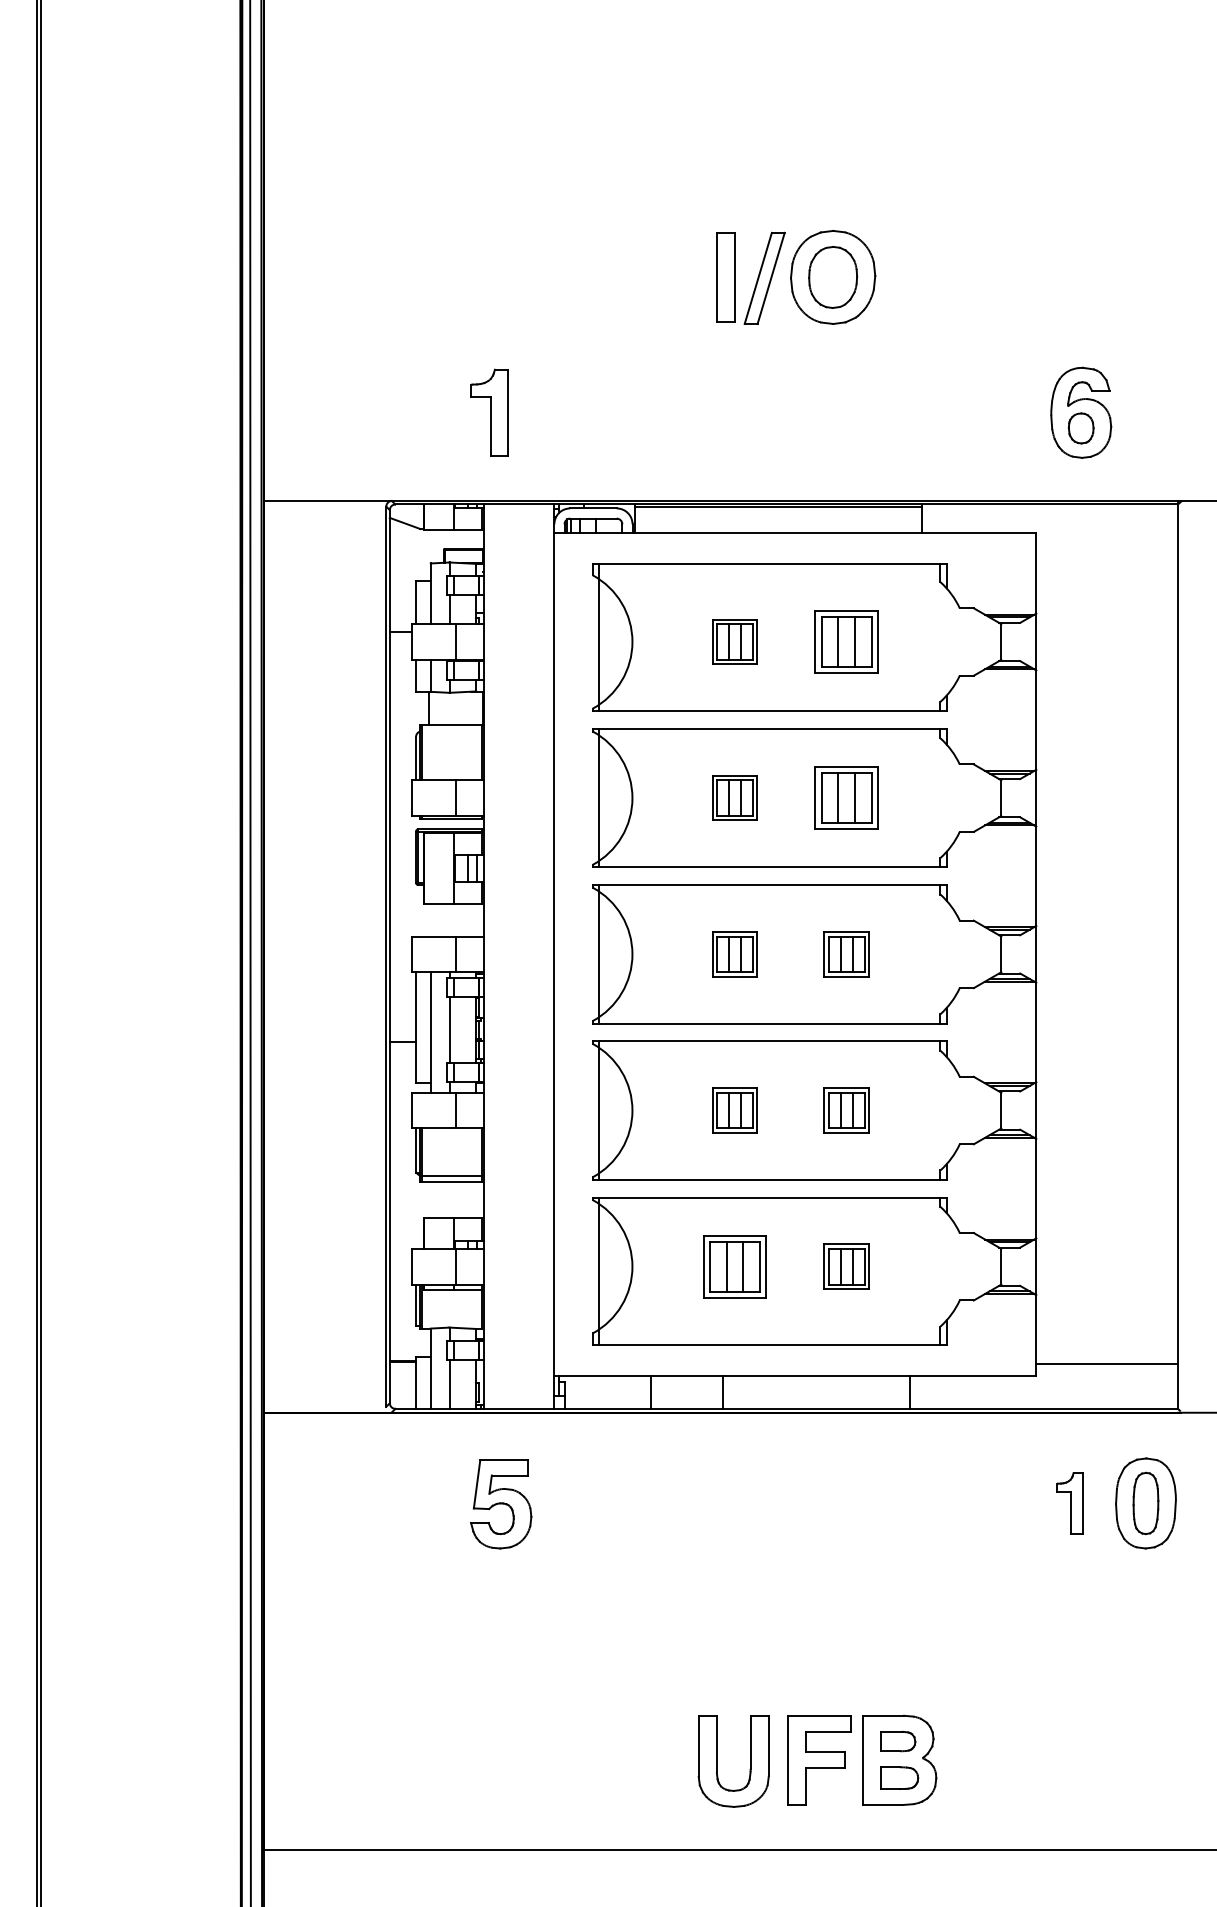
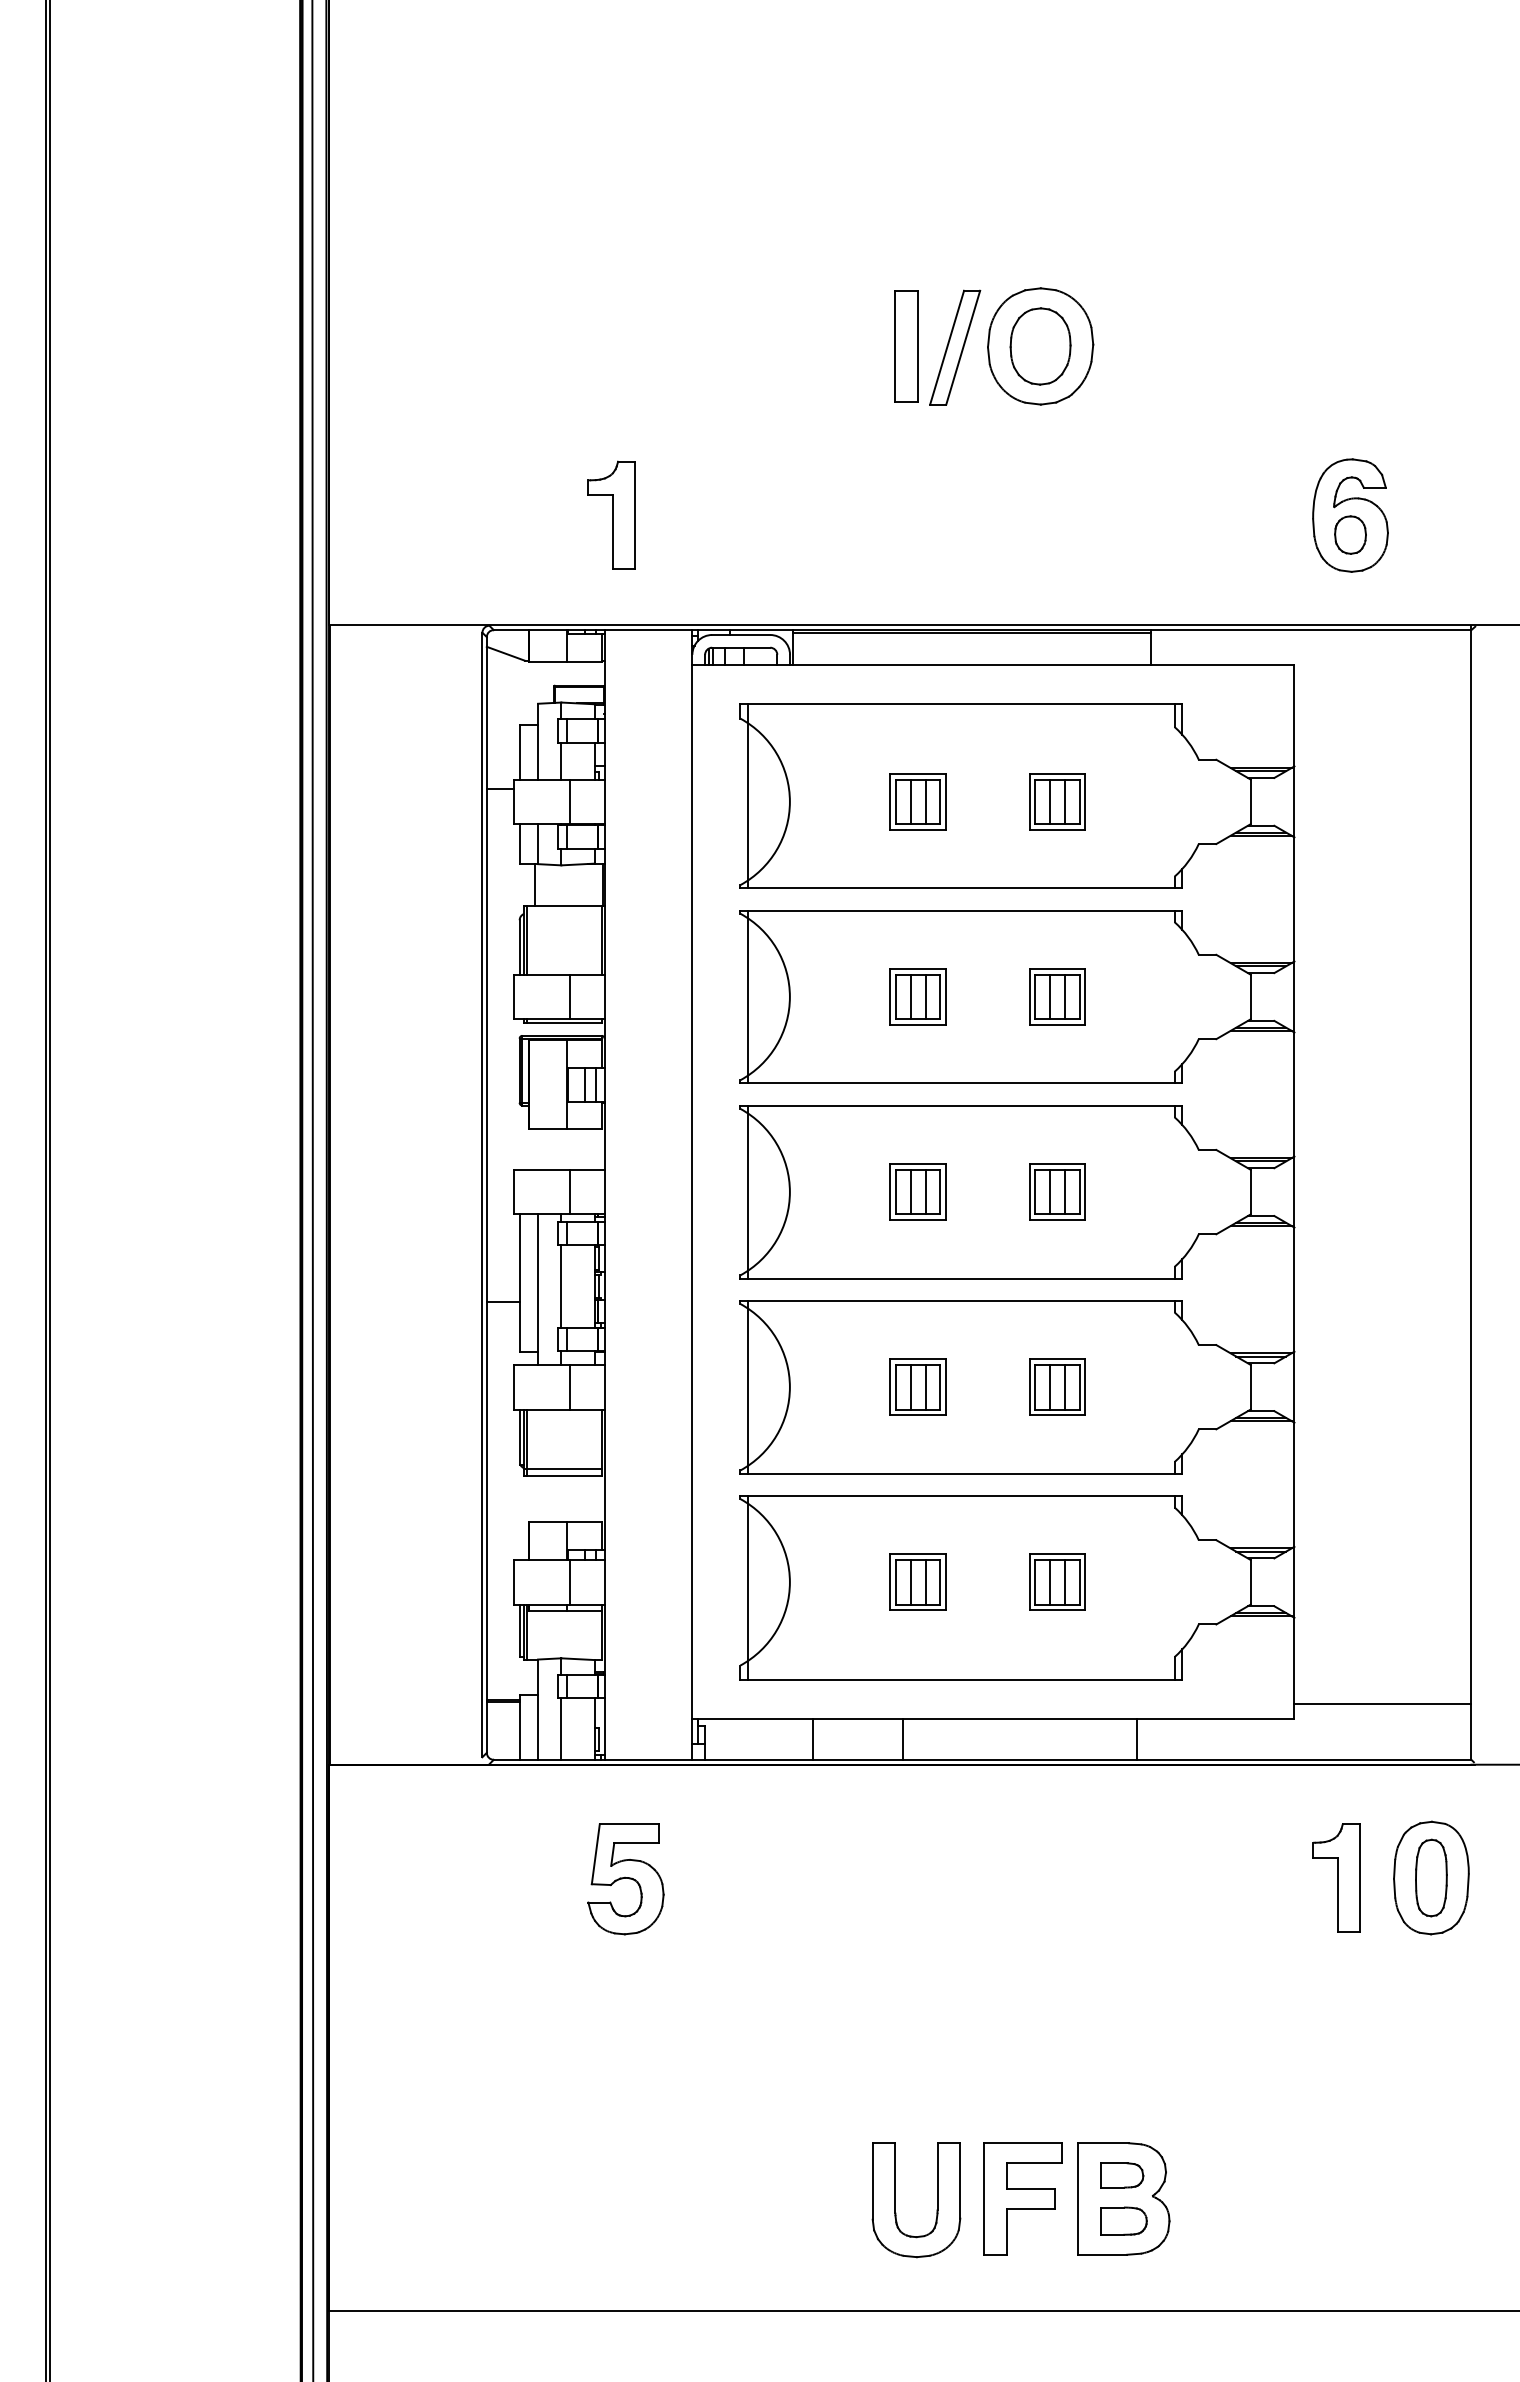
part: (846, 641) -> (1057, 801), size x0.71
part: (846, 797) -> (1057, 996), size x0.71
part: (734, 1266) -> (917, 1581), size x0.71
part: (1069, 1503) -> (1336, 1877), size x1.43

